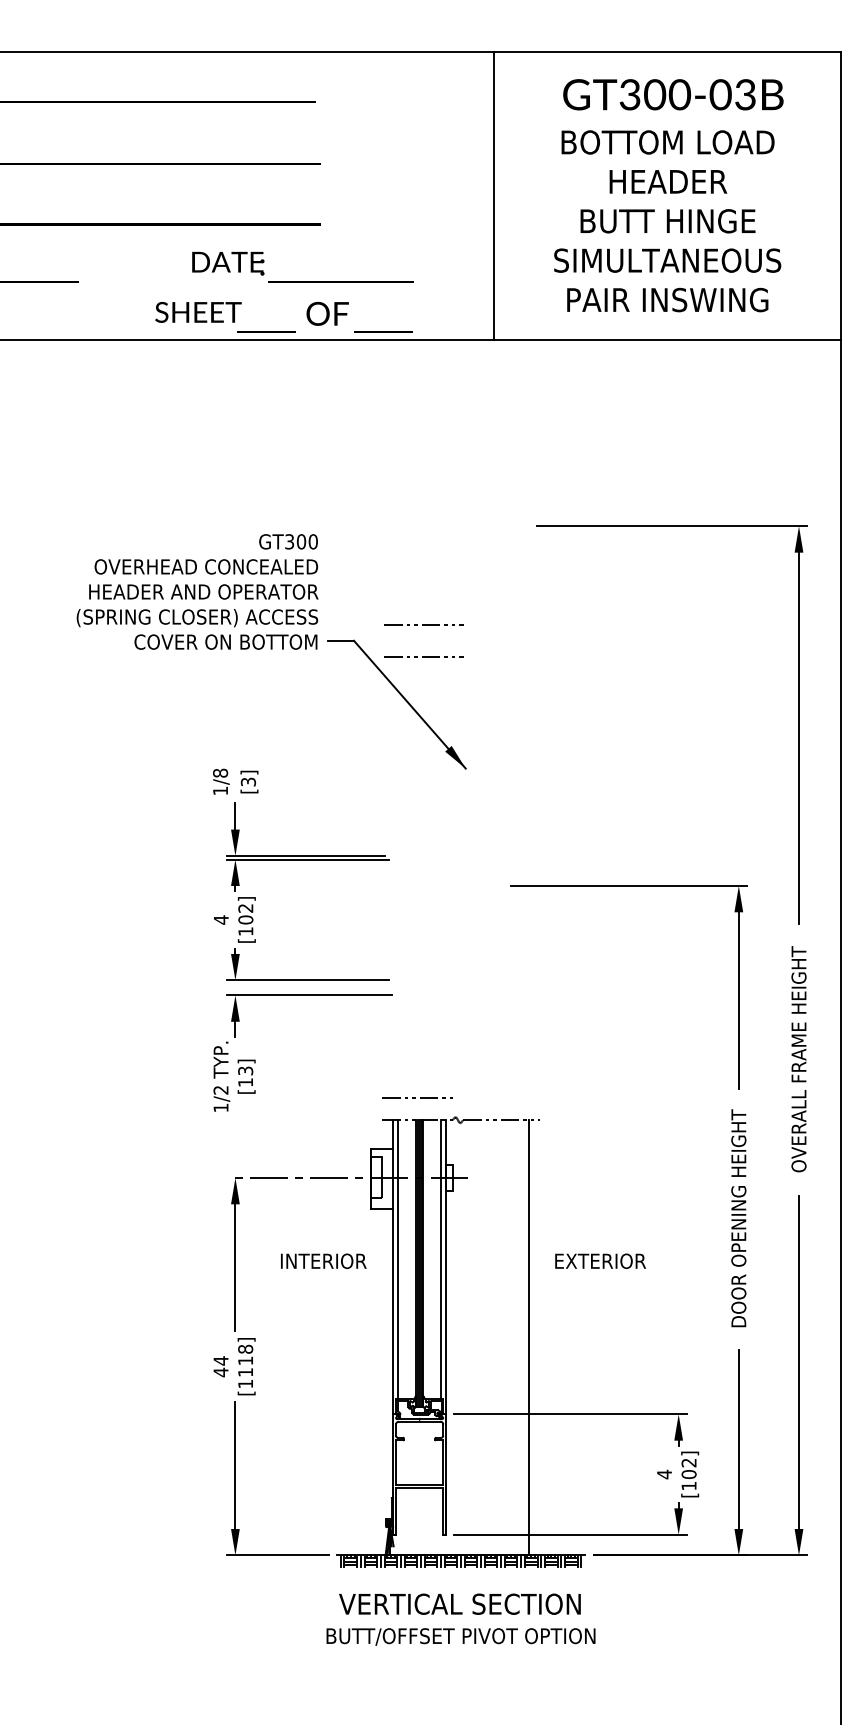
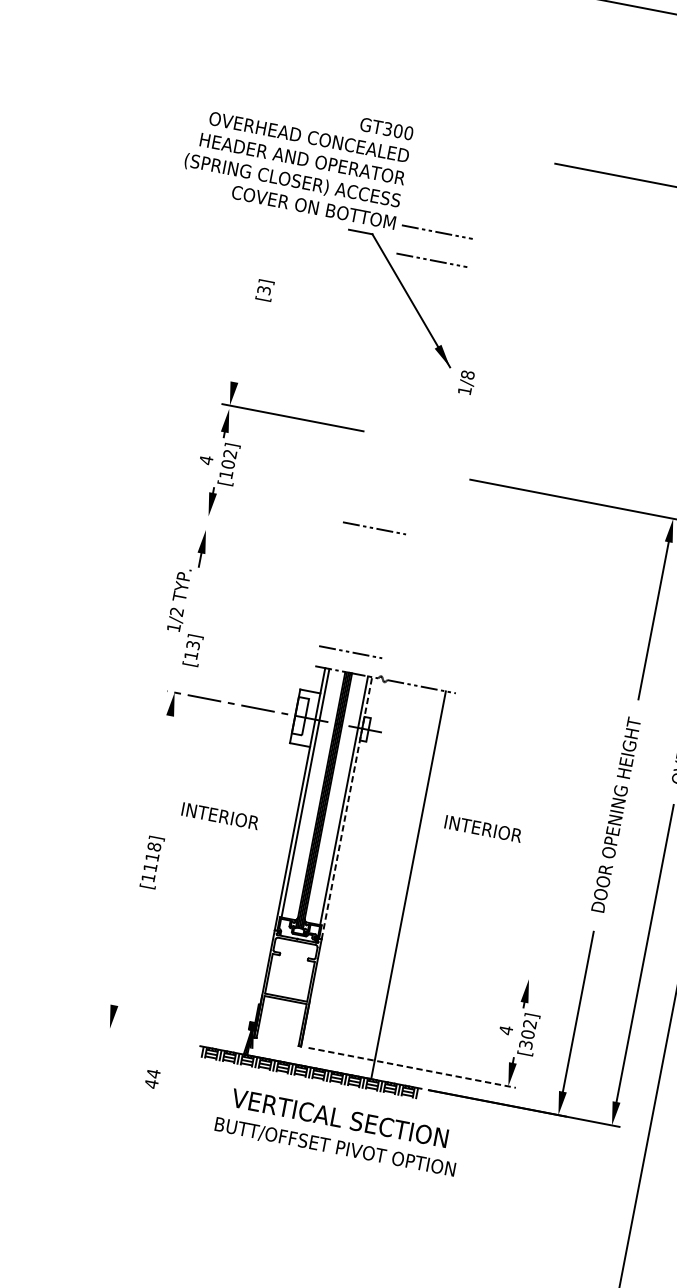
text: (197, 591) -> (297, 157), moved
text: (221, 781) -> (467, 382), moved
text: (249, 781) -> (265, 290), moved
line: (235, 816) -> (236, 370), removed
line: (308, 859) -> (294, 421), removed
line: (415, 958) -> (372, 527), added
line: (308, 980) -> (273, 529), removed
line: (309, 995) -> (271, 542), removed
text: (246, 1076) -> (193, 650), moved
text: (323, 1260) -> (220, 815), moved
text: (601, 1260) -> (486, 828), EXTERIOR -> INTERIOR
line: (445, 1266) -> (346, 807), solid -> dashed
line: (235, 1267) -> (159, 772), removed
text: (220, 1366) -> (152, 1078), moved
line: (570, 1414) -> (432, 960), removed
line: (235, 1465) -> (125, 948), removed
text: (688, 1485) -> (525, 1044), [102] -> [302]
line: (571, 1534) -> (412, 1067), solid -> dashed
line: (278, 1555) -> (148, 1036), removed
text: (460, 1619) -> (337, 1131), moved

